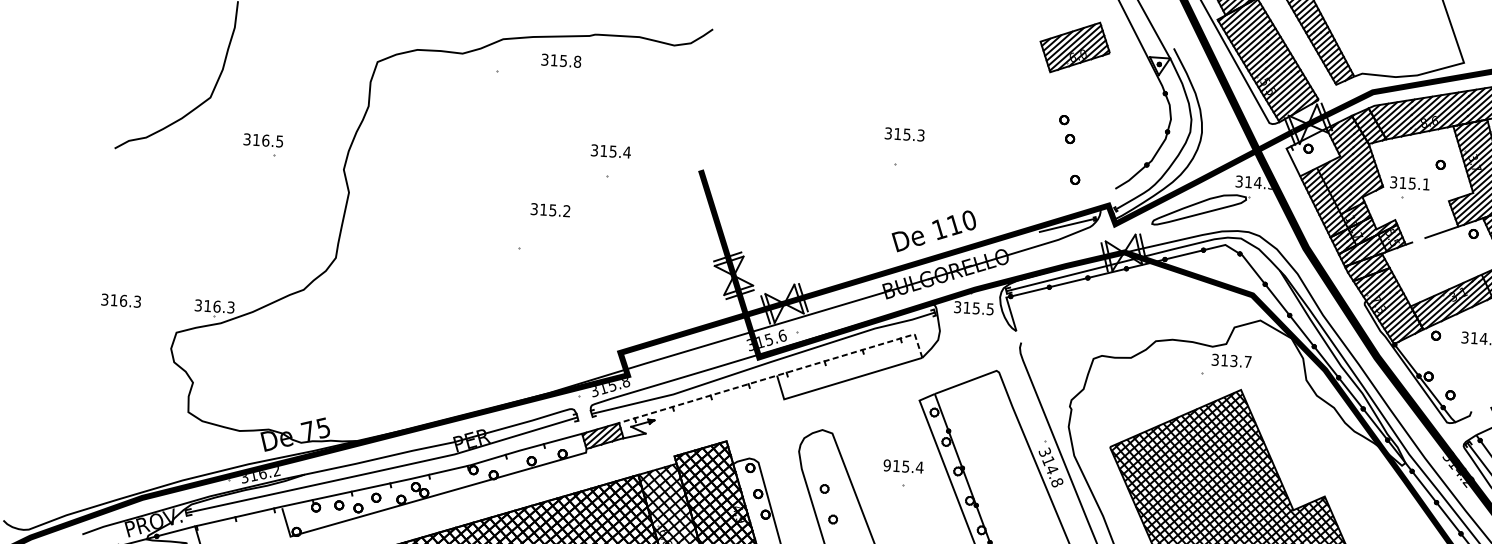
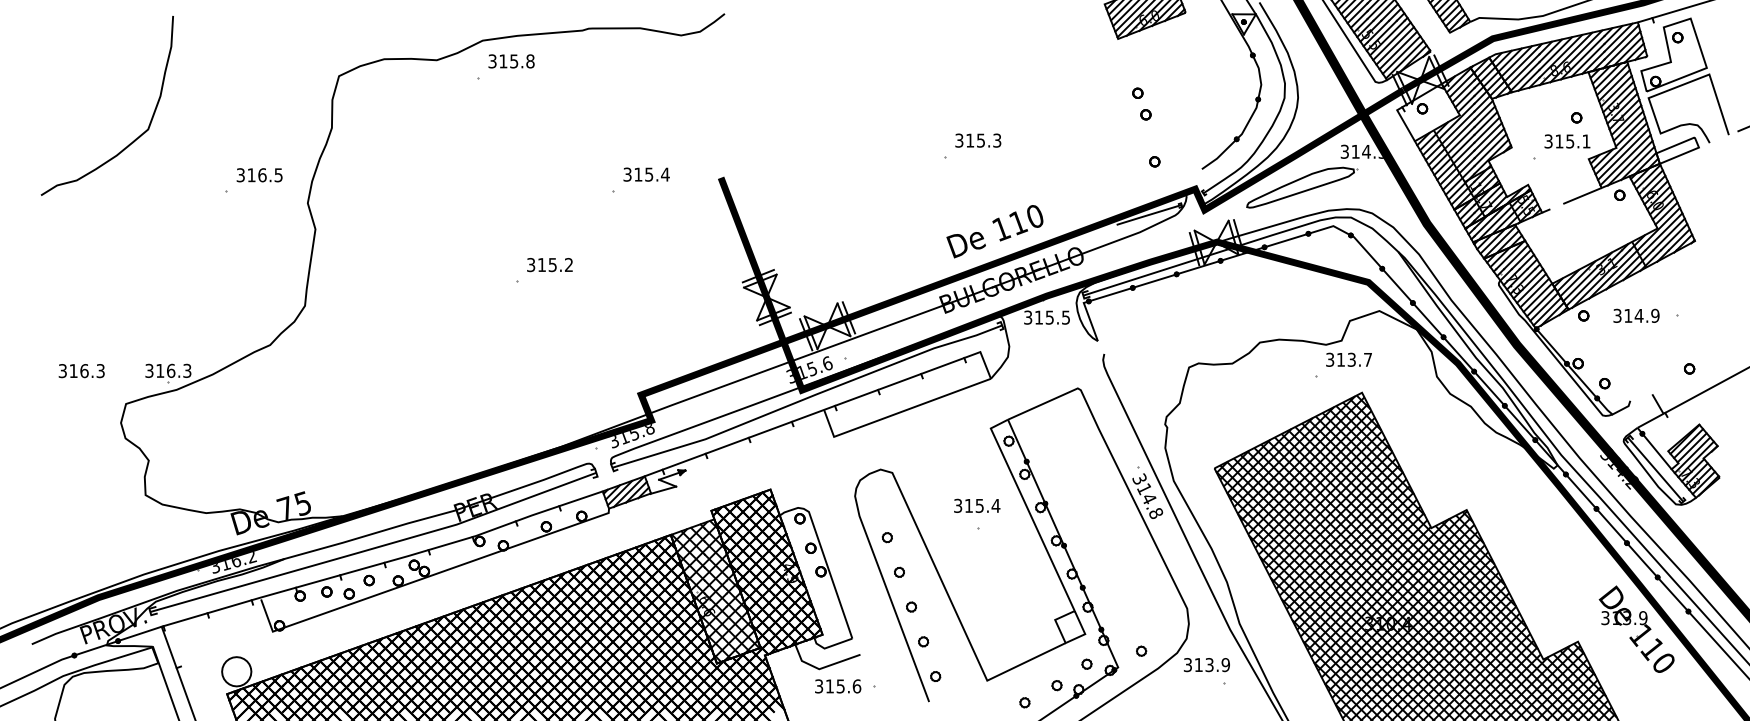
text: (561, 60) -> (511, 61), moved
text: (904, 134) -> (978, 140), moved
text: (263, 140) -> (259, 175), moved
text: (610, 151) -> (646, 174), moved
text: (1410, 183) -> (1567, 141), moved
text: (550, 210) -> (549, 265), moved
text: (120, 301) -> (81, 371), moved
line: (779, 374) -> (826, 408), dashed -> solid
text: (886, 465) -> (957, 505), 915.4 -> 315.4

